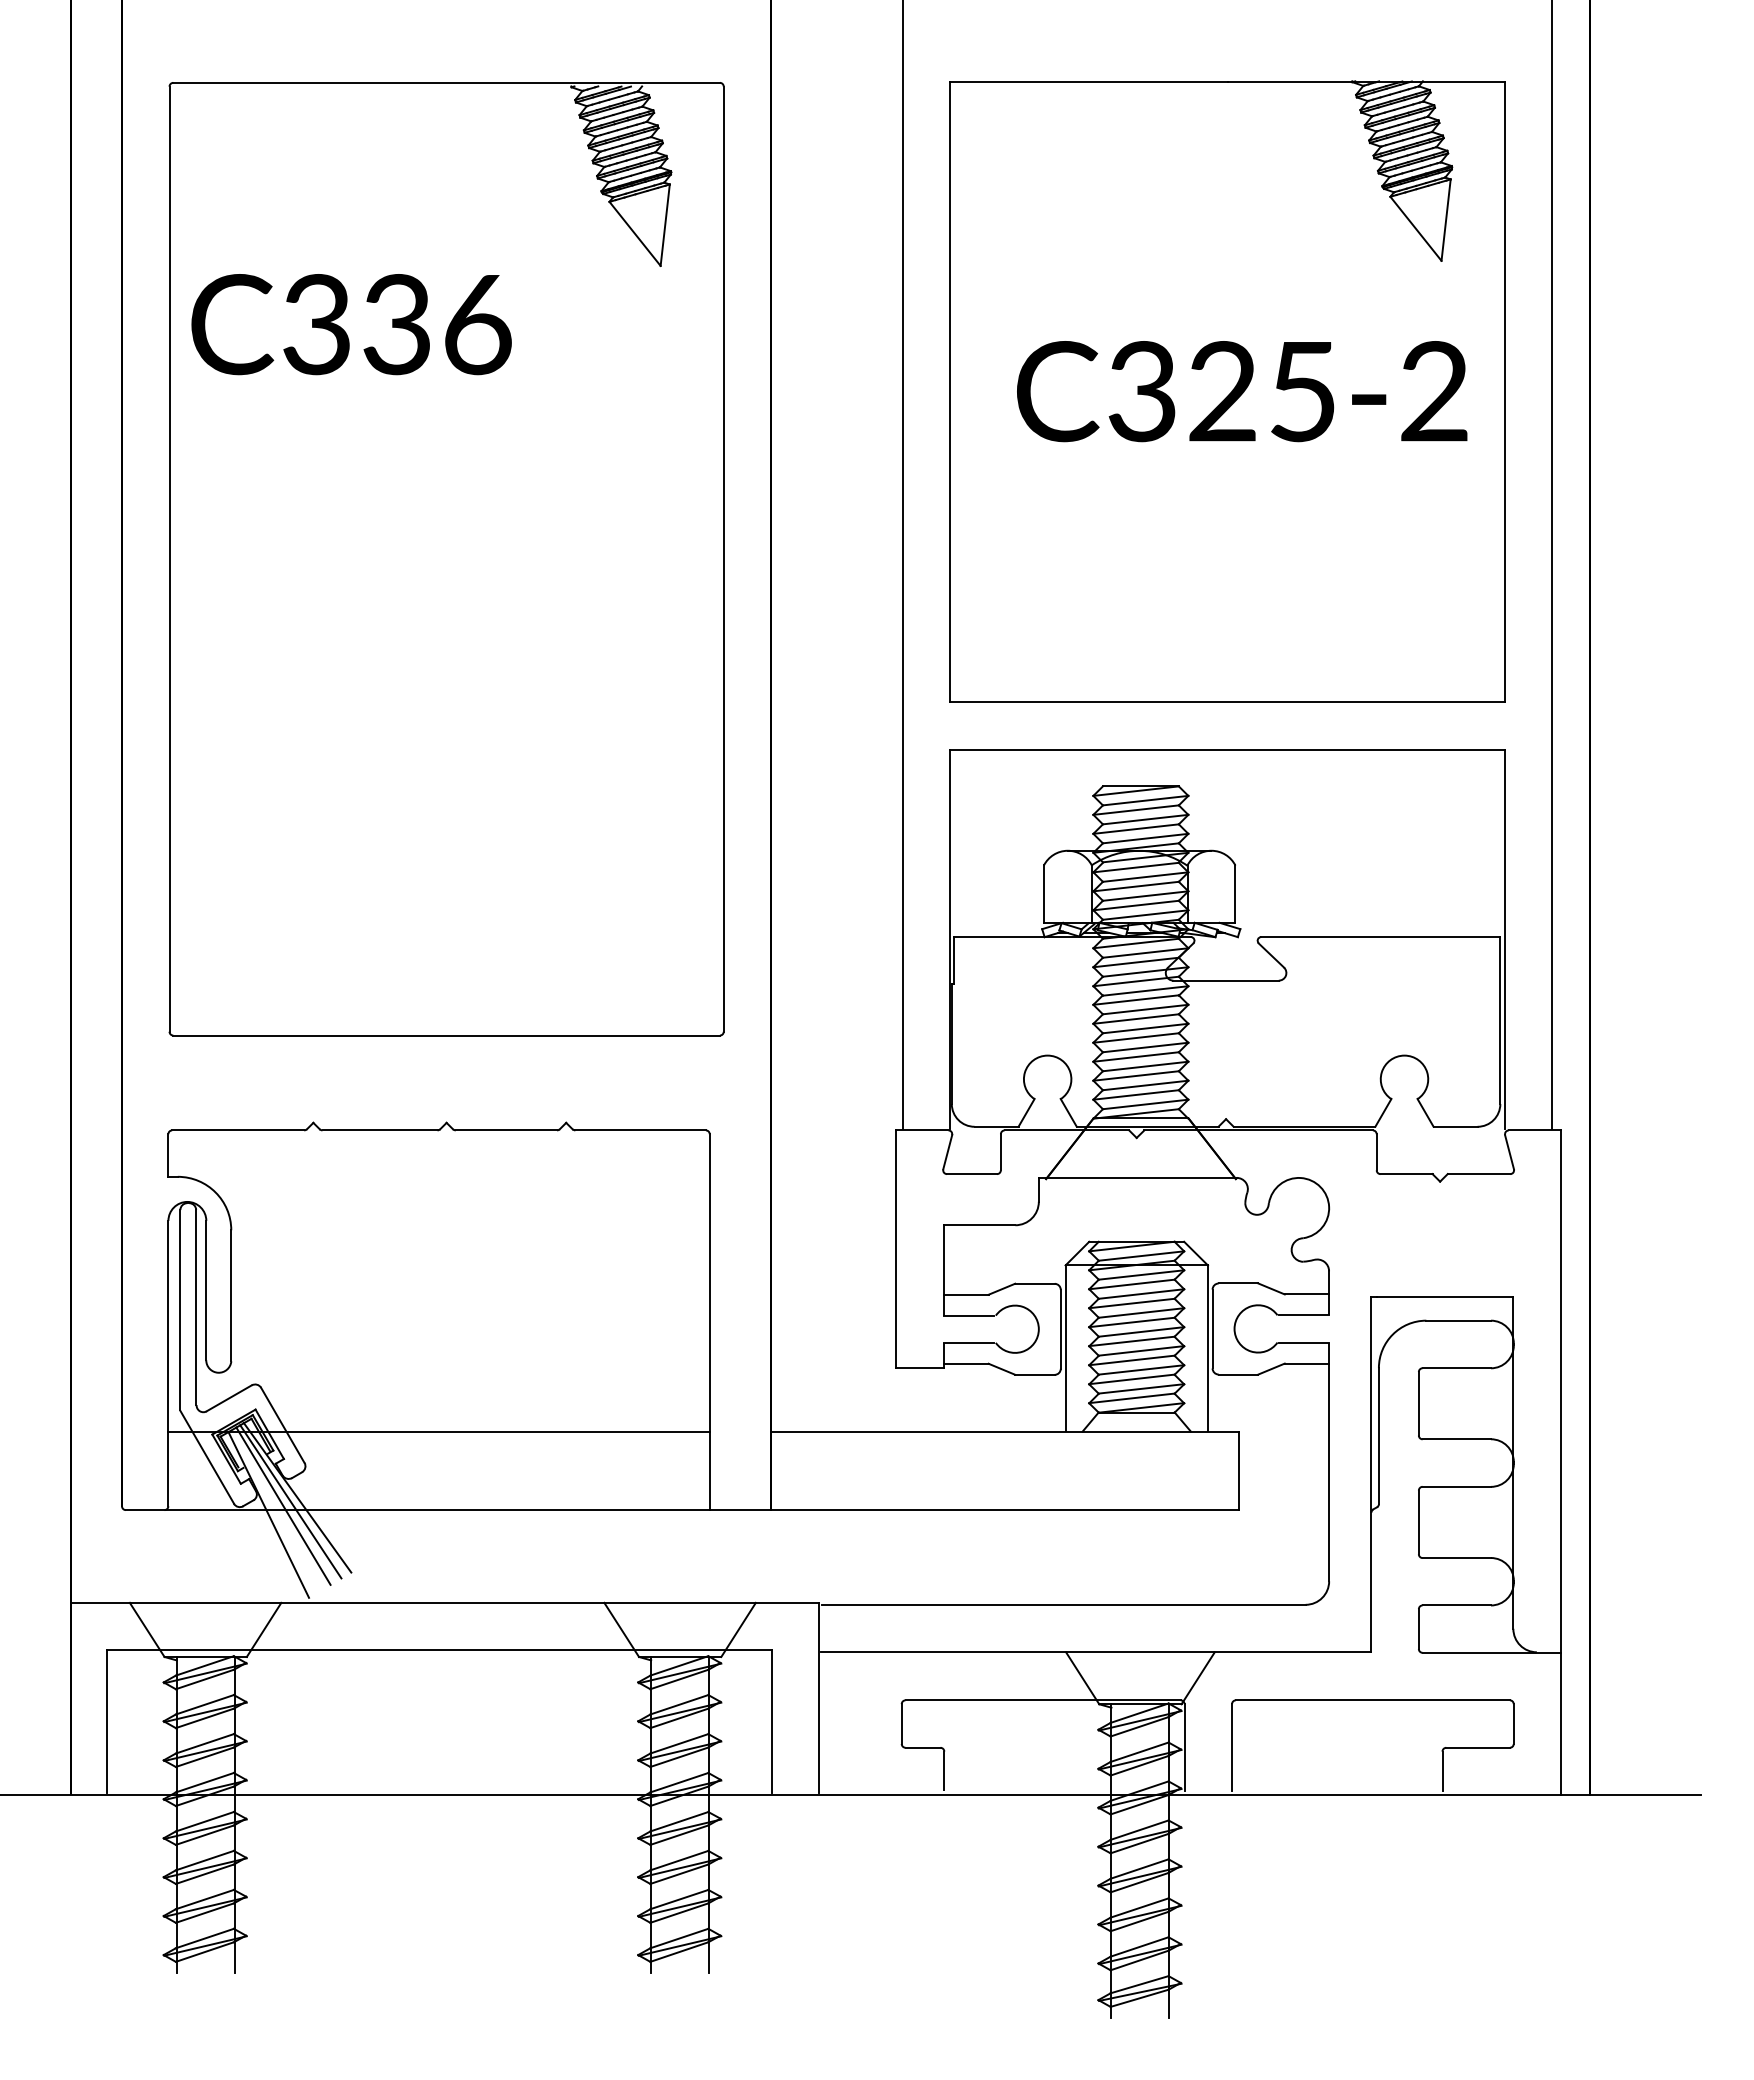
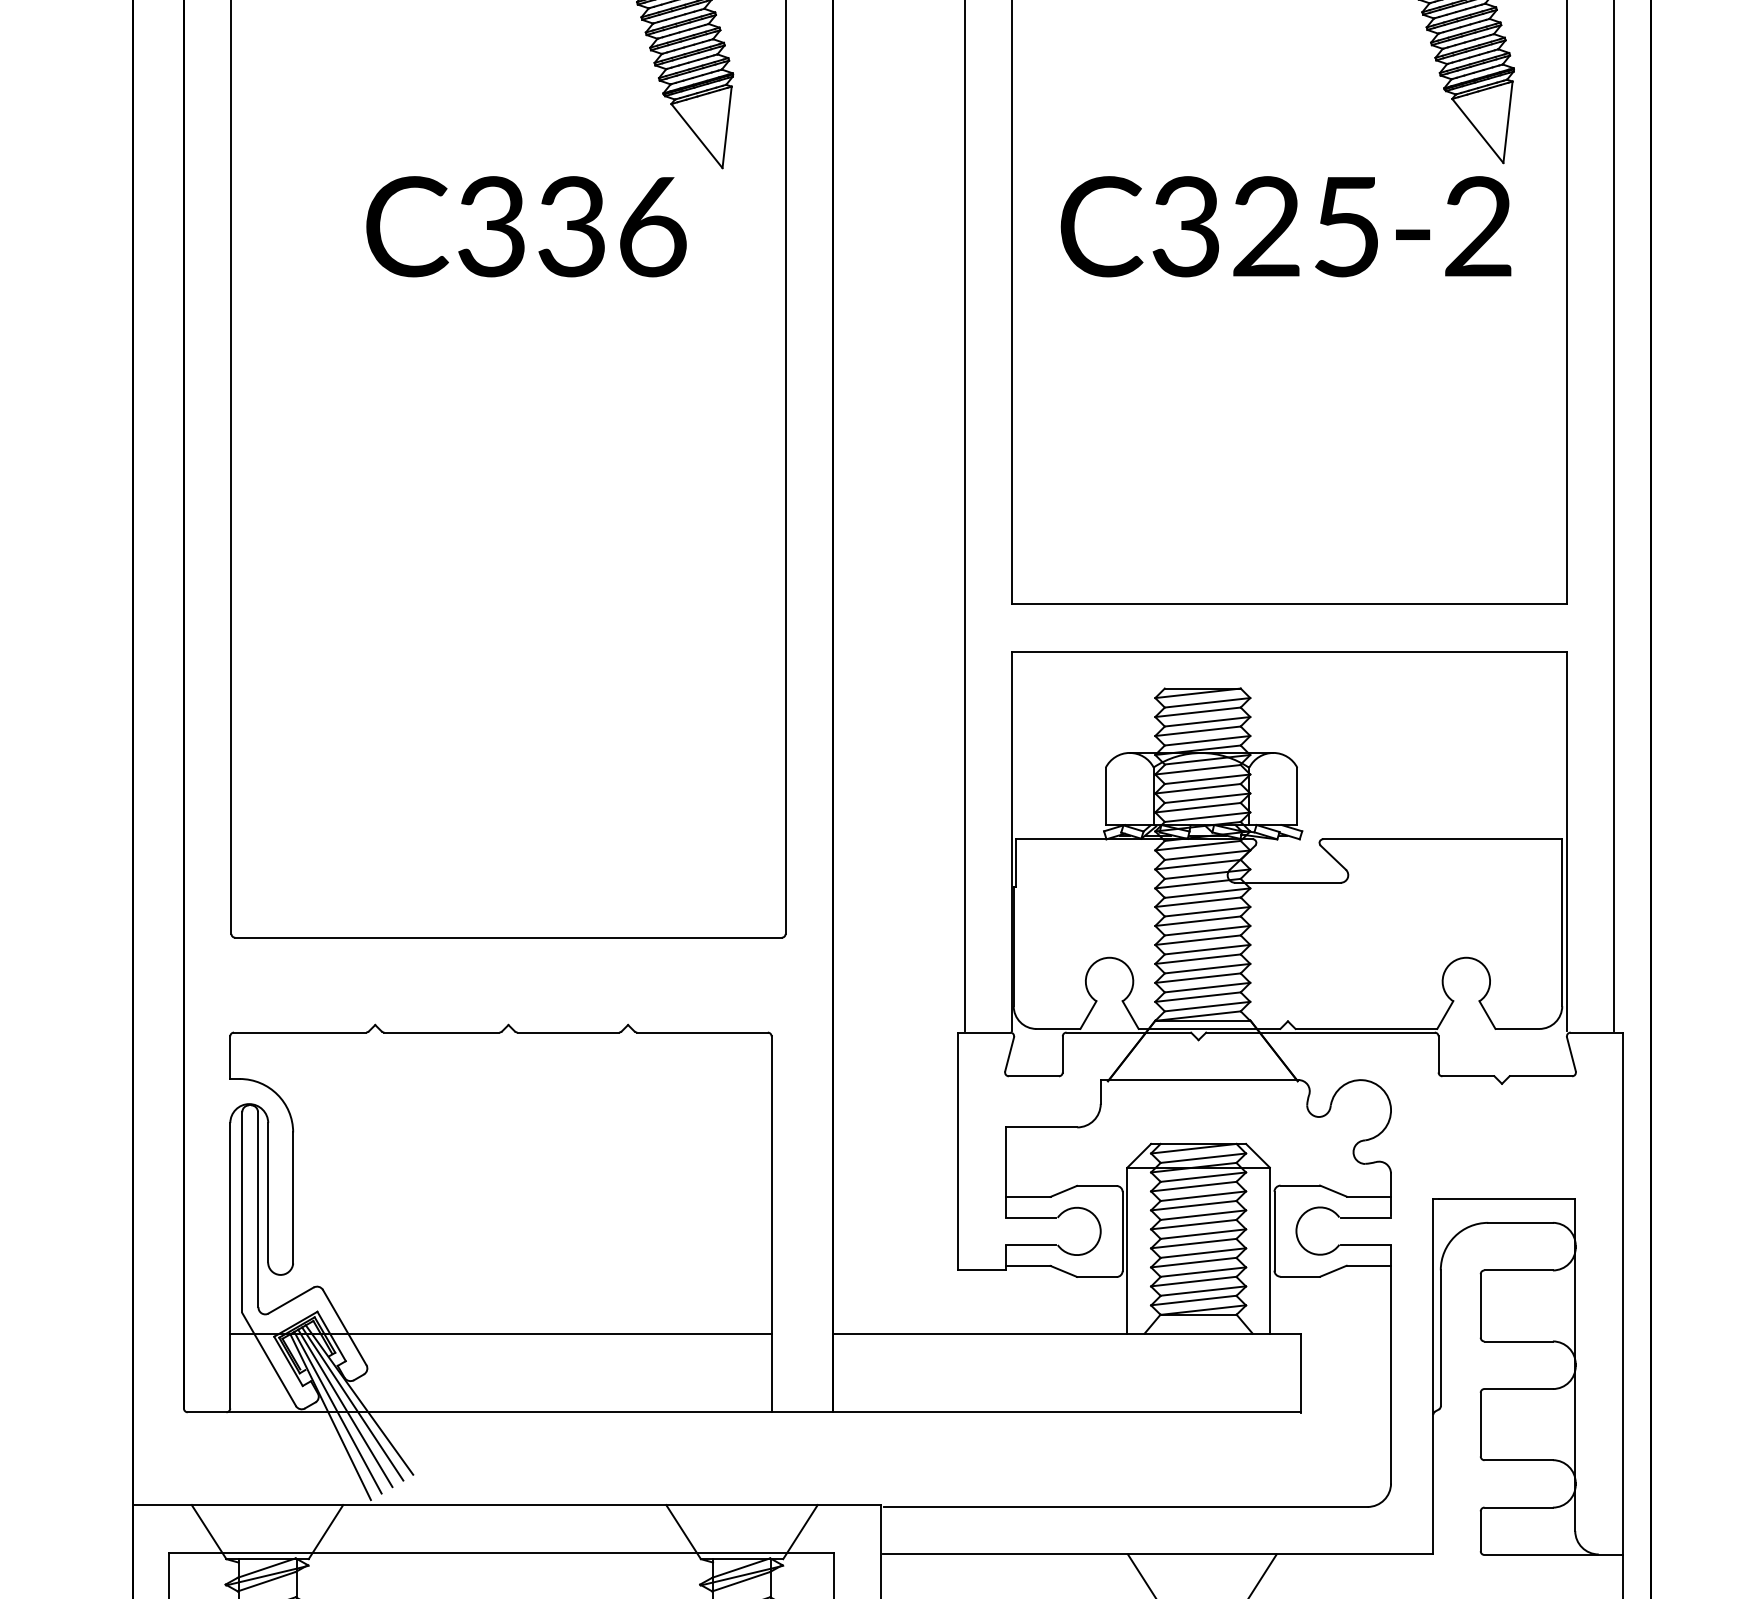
text: (351, 324) -> (526, 226), moved
text: (1242, 391) -> (1286, 226), moved
line: (275, 1510) -> (337, 1412), added

